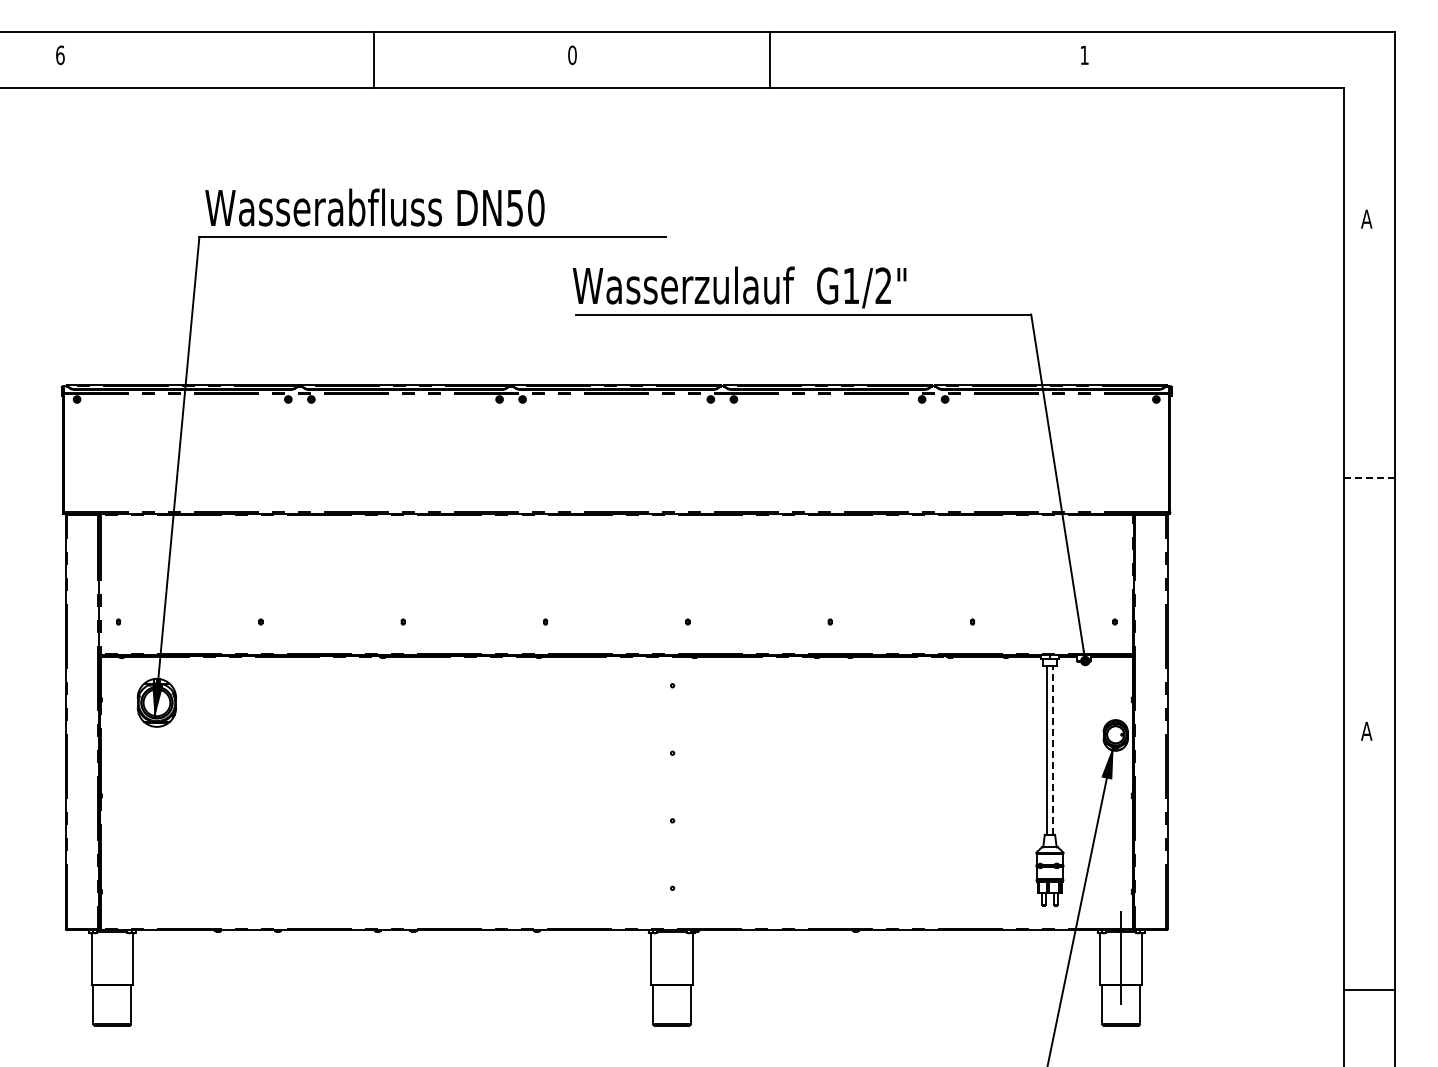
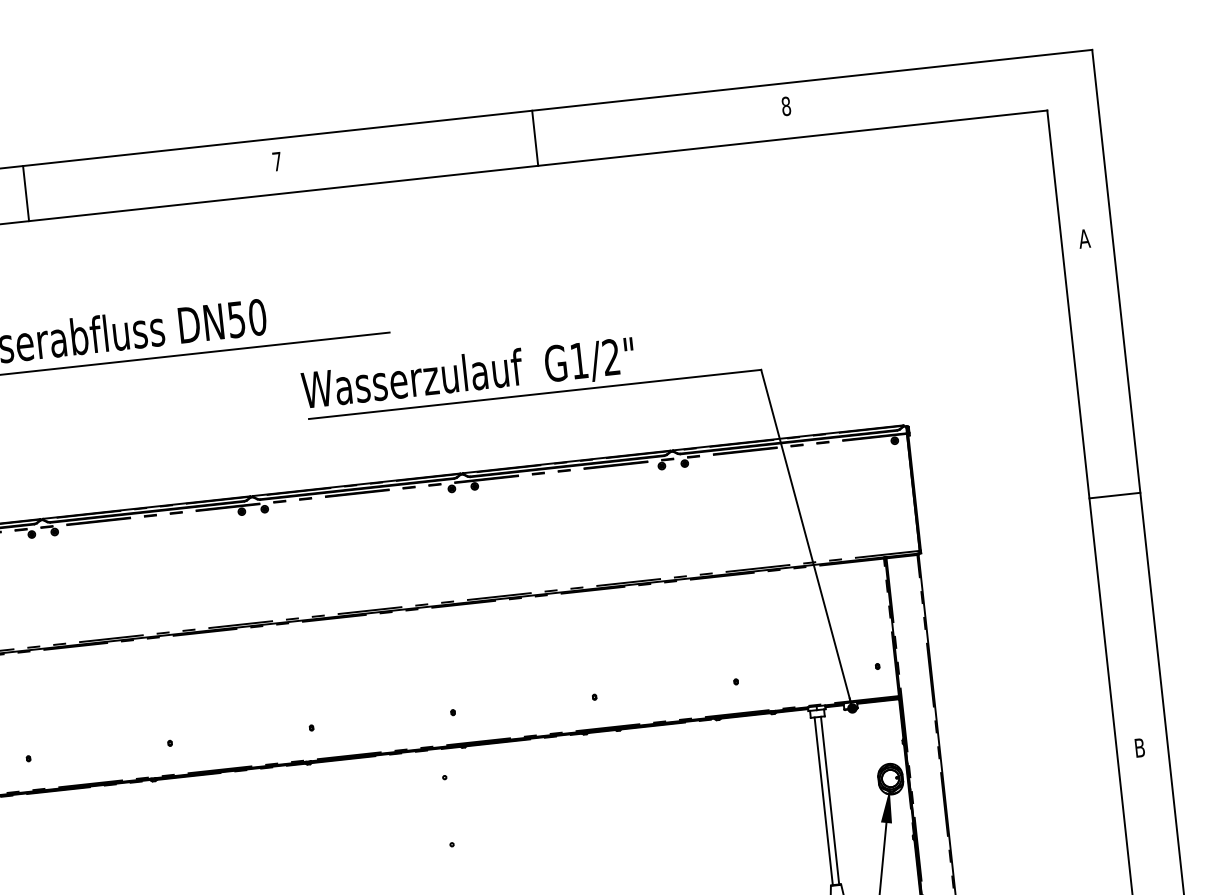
text: (572, 55) -> (277, 161), 0 -> 7
text: (1084, 55) -> (786, 106), 1 -> 8
line: (374, 59) -> (26, 193), moved
line: (769, 59) -> (535, 137), moved
line: (1369, 477) -> (1115, 495), dashed -> solid
text: (1366, 730) -> (1139, 747), A -> B
line: (1053, 749) -> (830, 799), dashed -> solid

